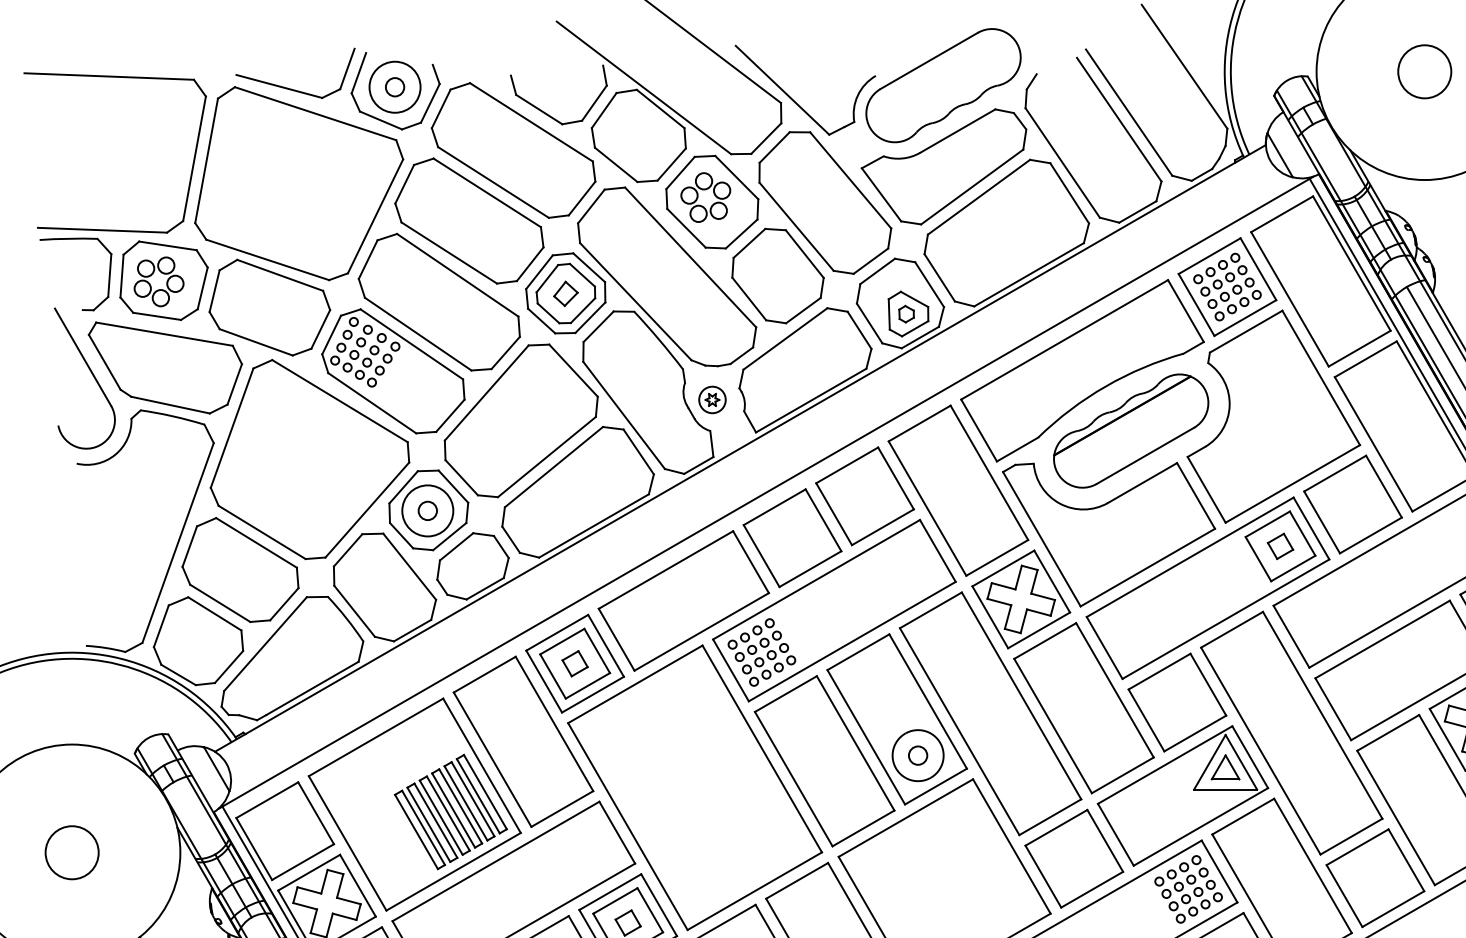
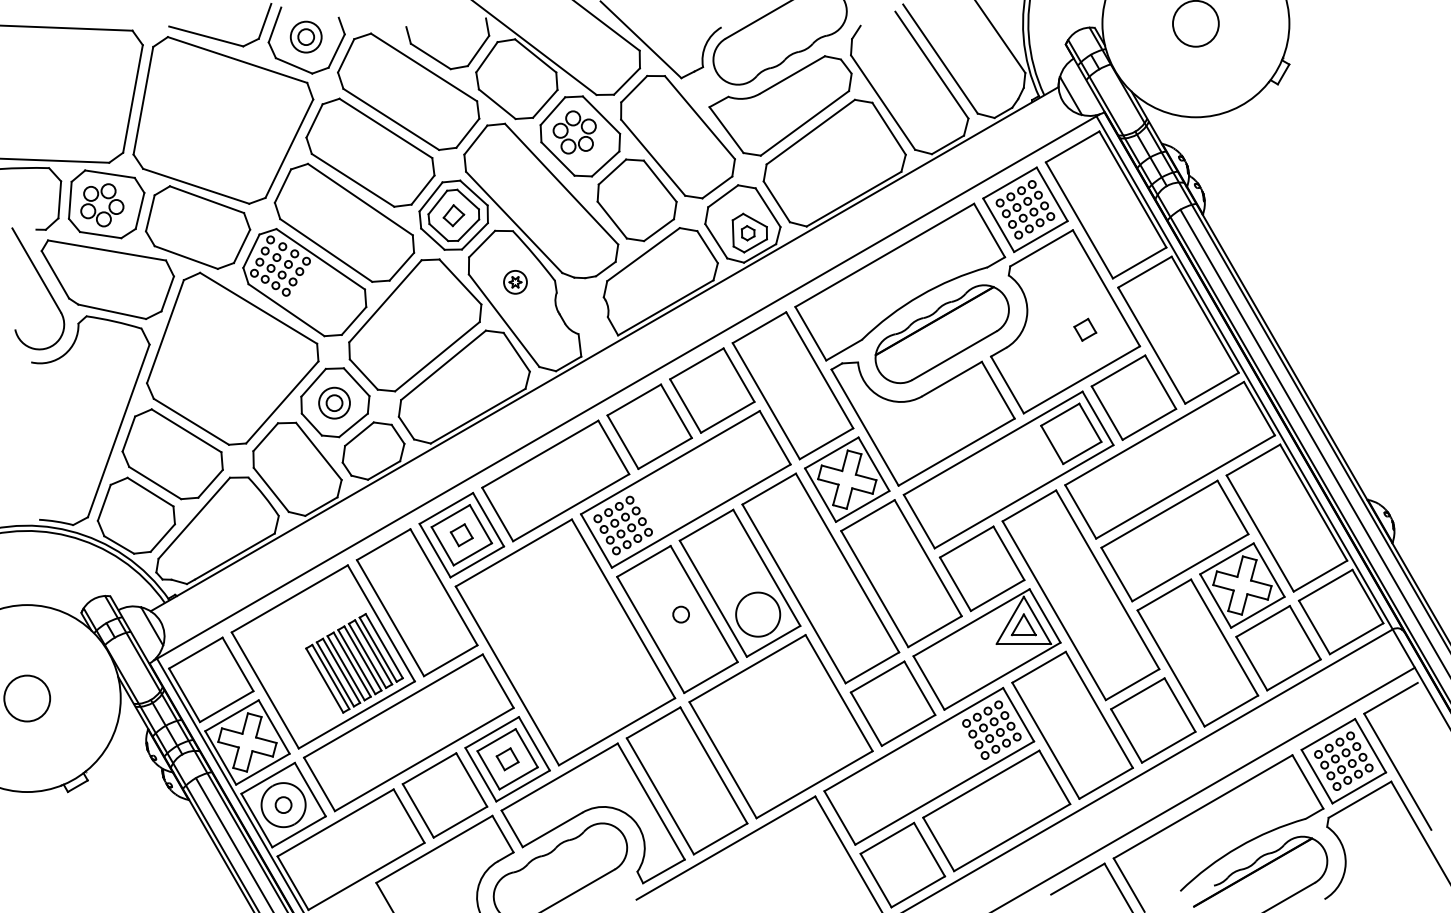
circle: (395, 87) -> (306, 37), size x0.7
part: (712, 400) -> (515, 282), moved
circle: (427, 511) -> (334, 403), size x0.7
part: (1280, 545) -> (1085, 329), moved
circle: (917, 755) -> (680, 614), moved

